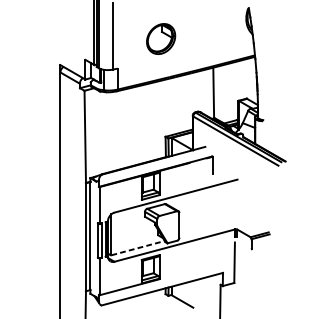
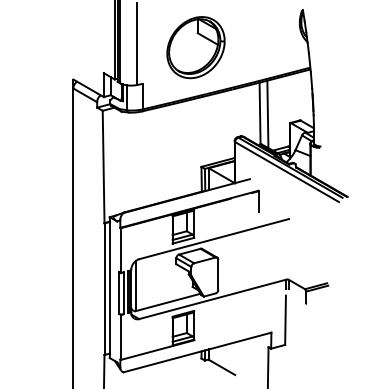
part: (160, 38) -> (195, 47), size x1.67
line: (219, 93) -> (267, 114), added
line: (138, 248) -> (168, 302), dashed -> solid

